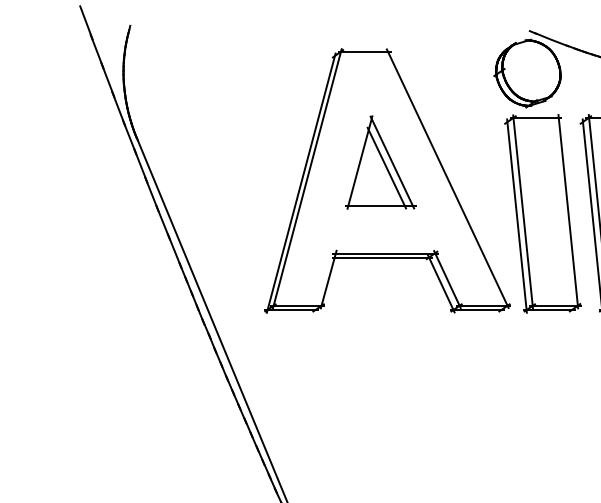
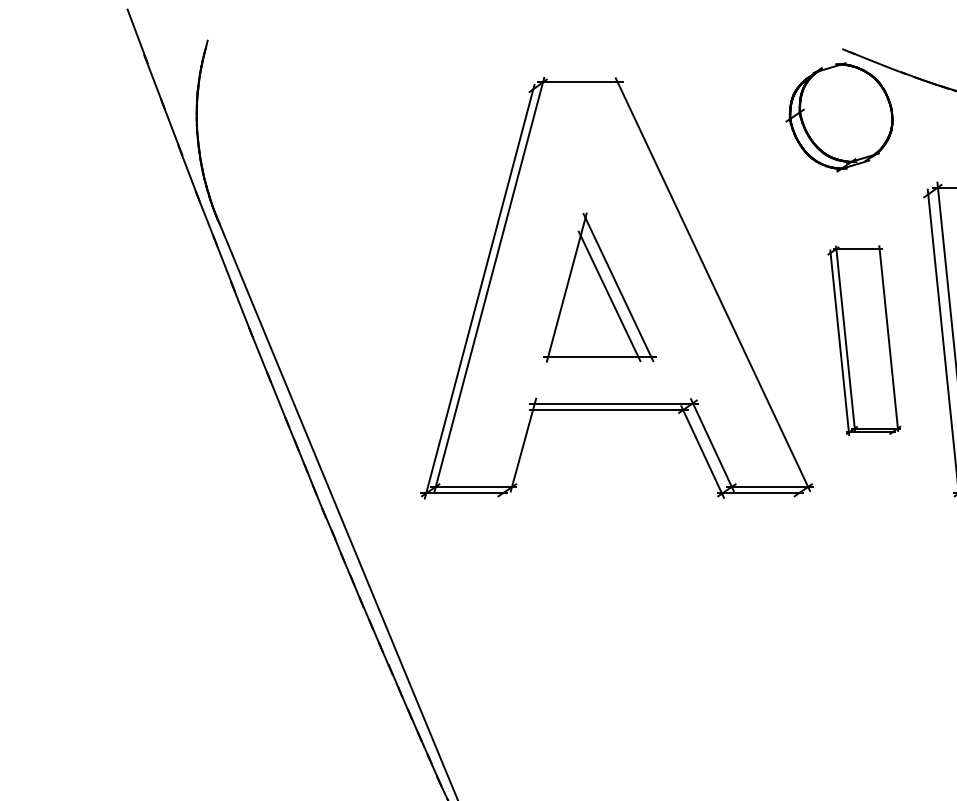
part: (380, 162) -> (599, 287), moved
part: (542, 213) -> (863, 340), size x0.6

